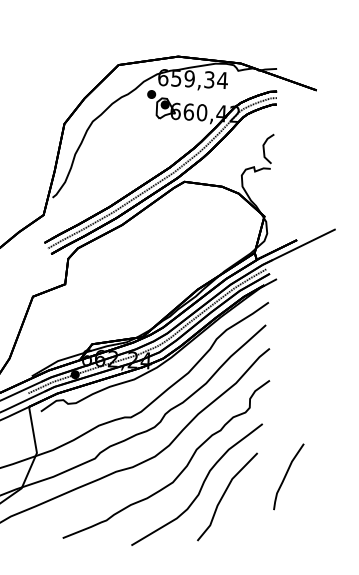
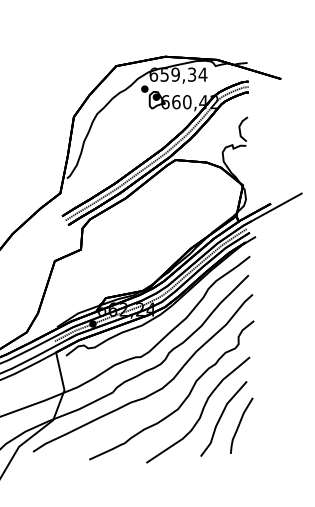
curve: (287, 475) -> (240, 424), moved

